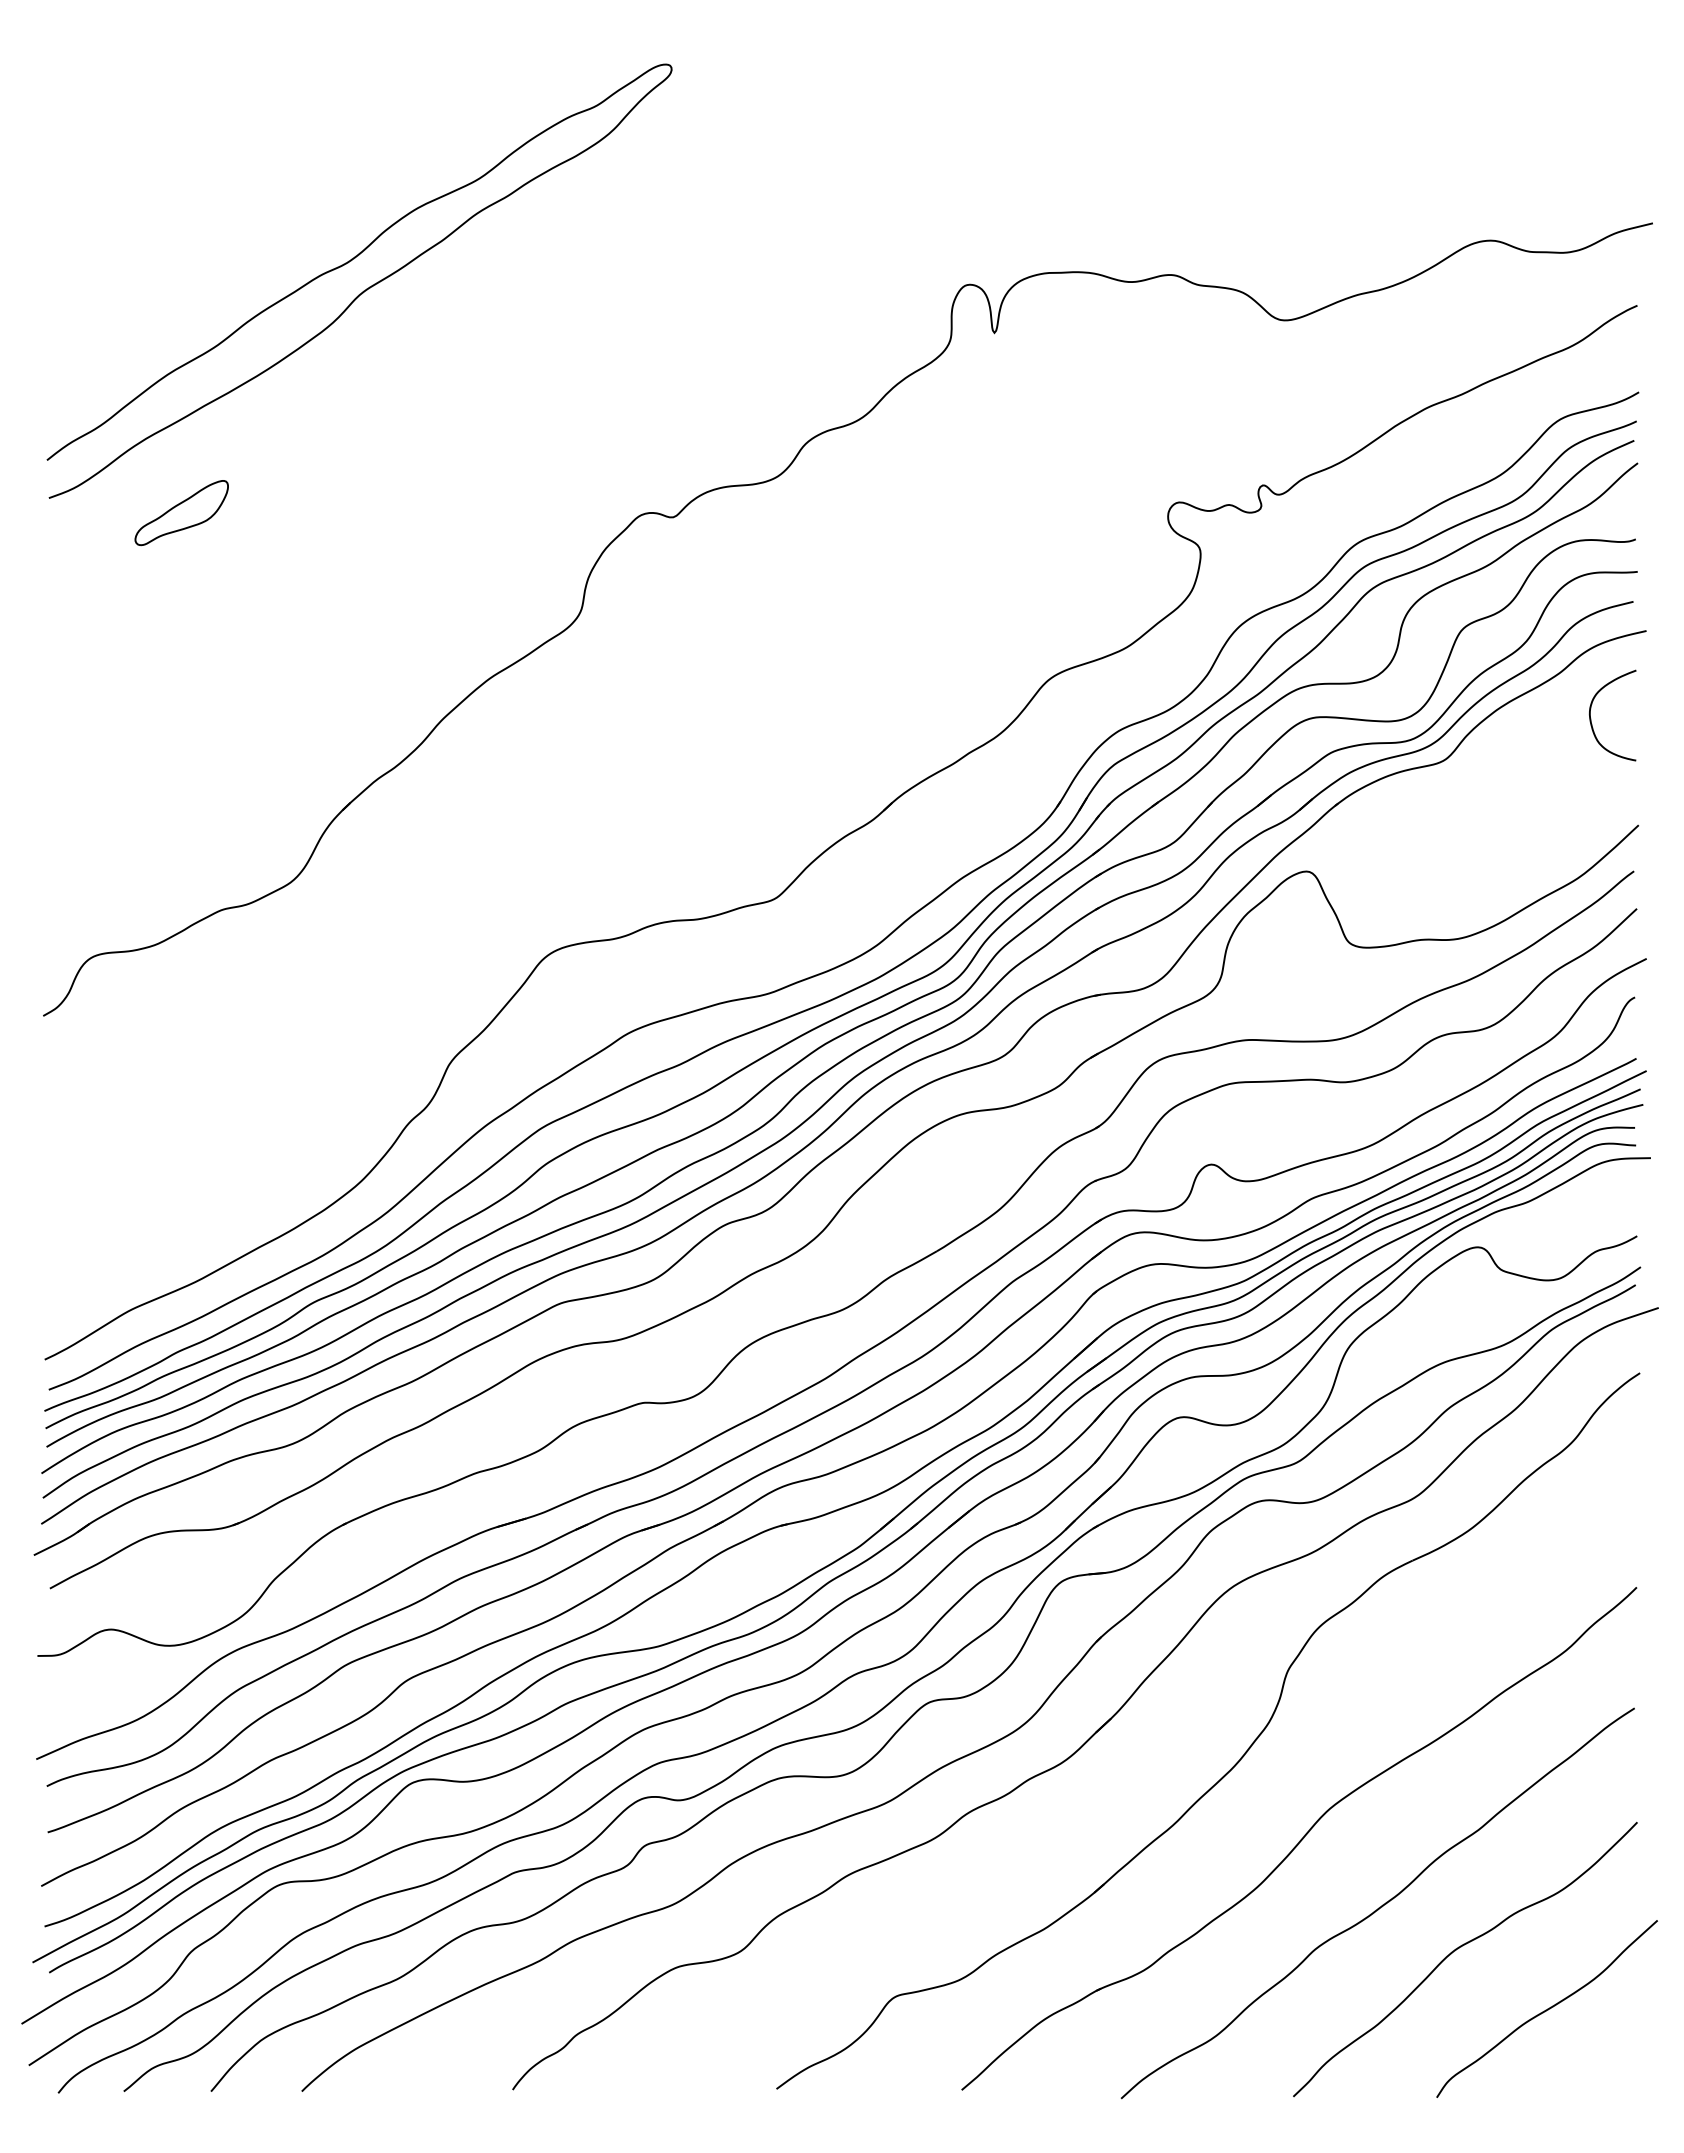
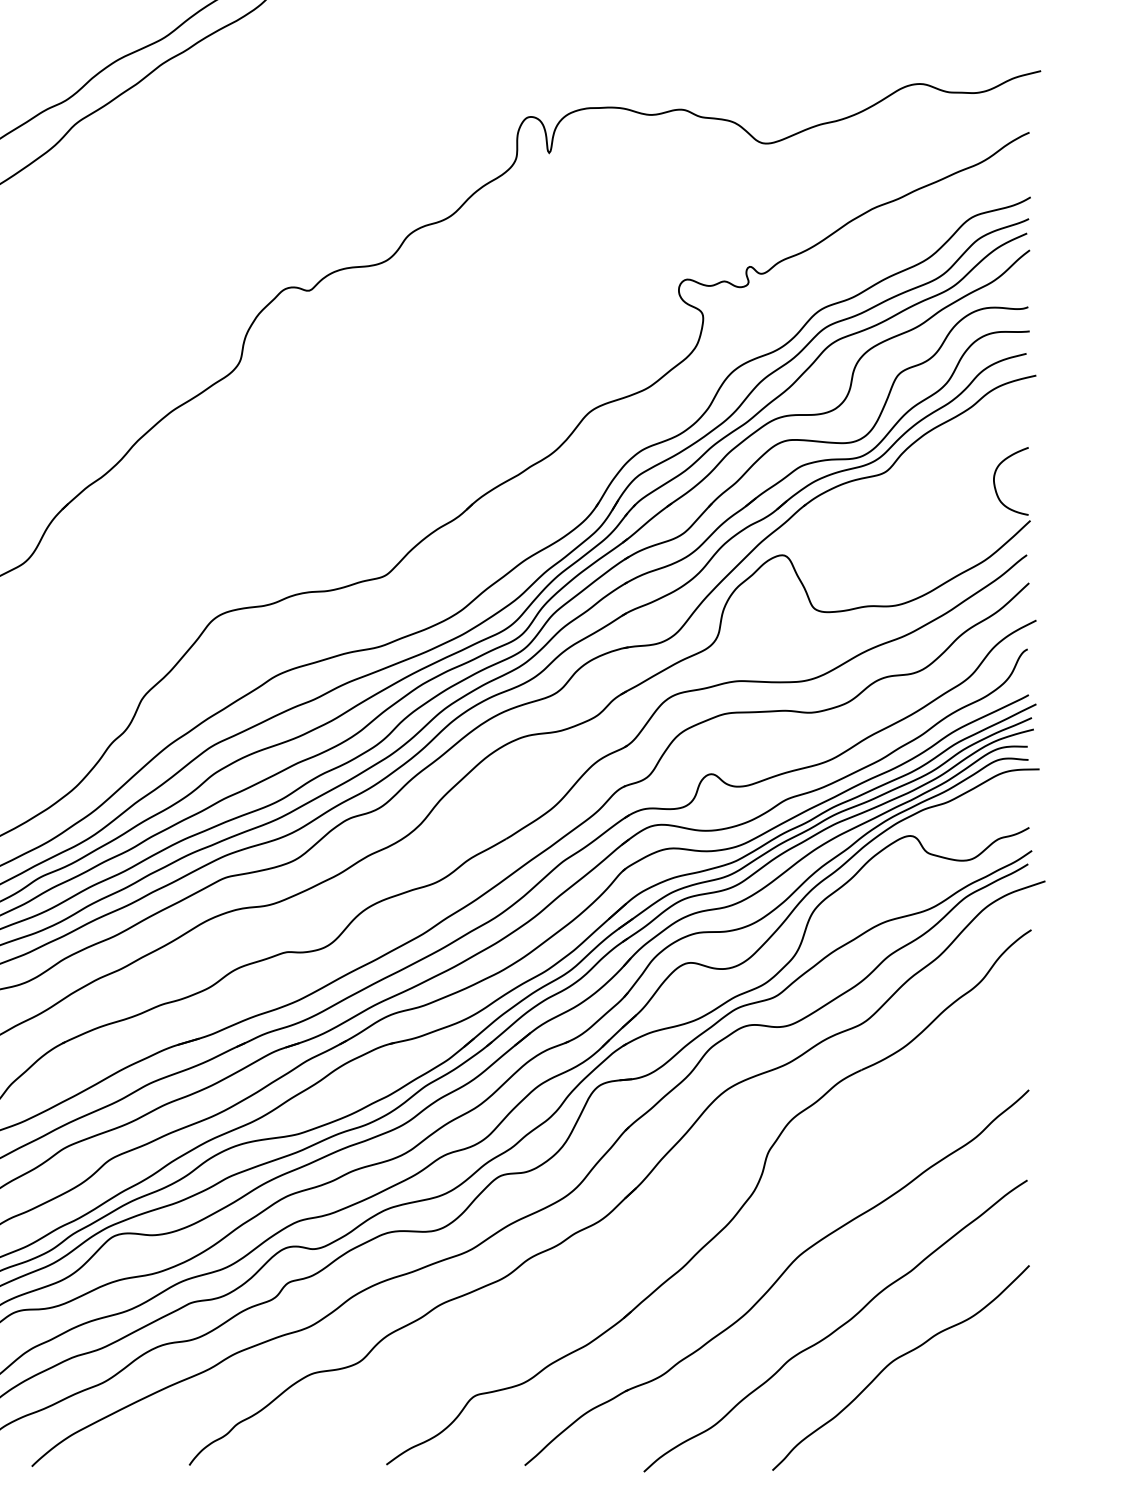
curve: (1591, 718) -> (995, 483), moved
curve: (1547, 2008) -> (962, 1404), removed

